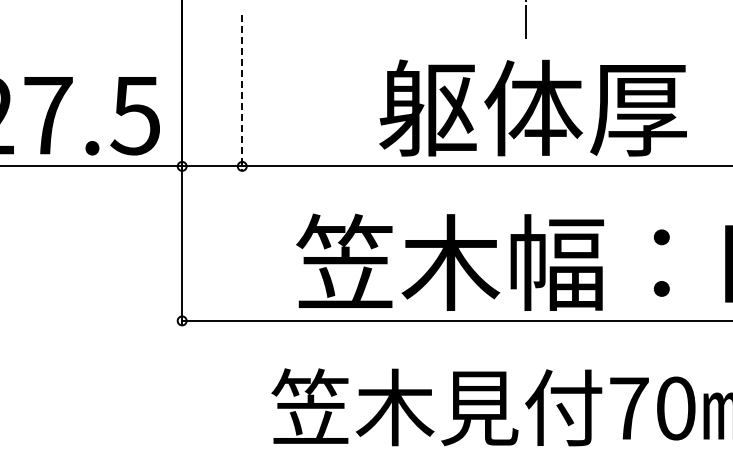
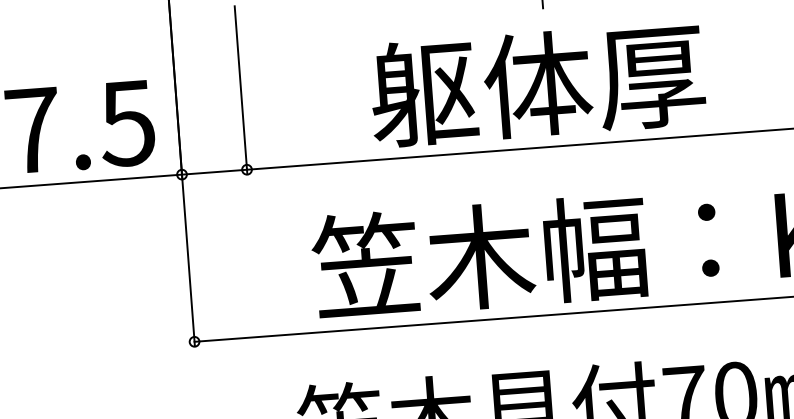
line: (242, 93) -> (241, 90), dashed -> solid
text: (532, 107) -> (536, 83), moved

